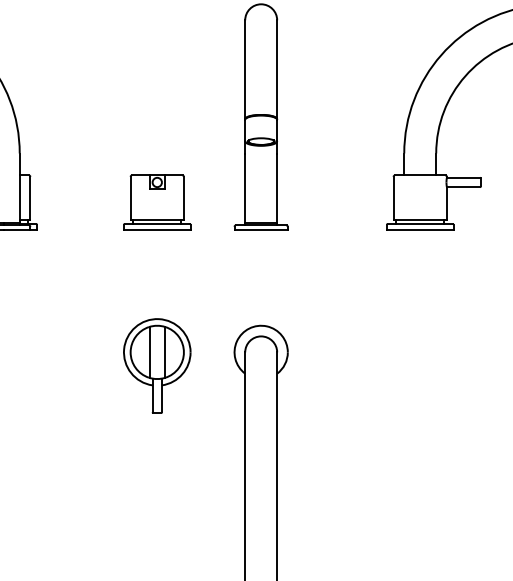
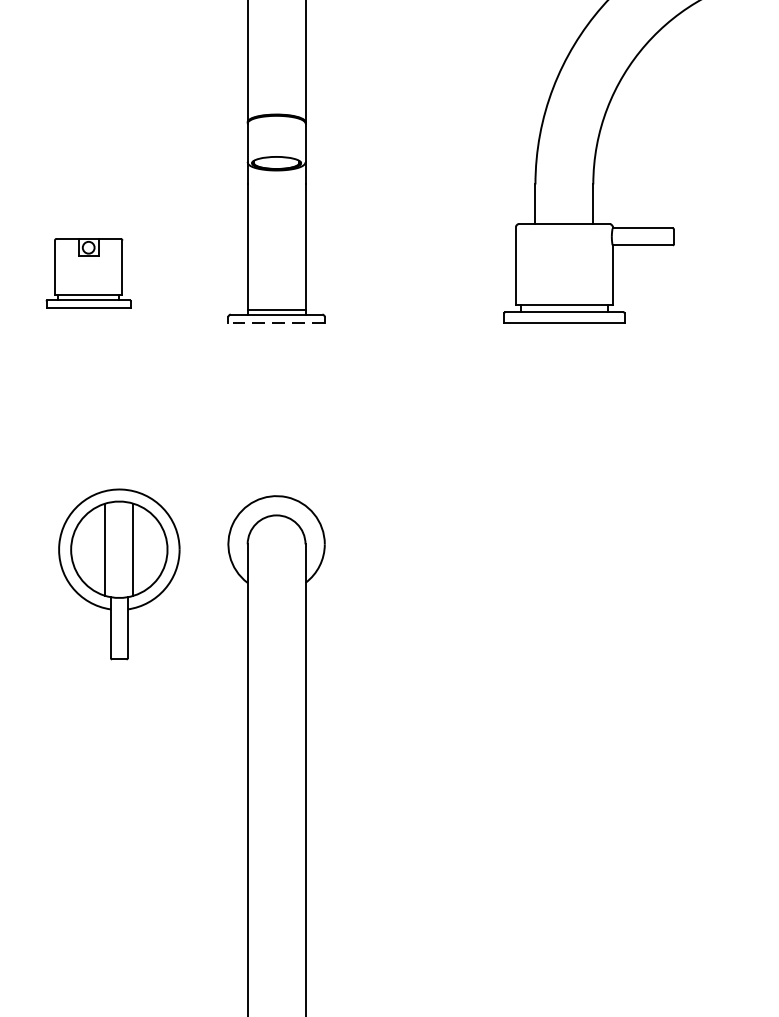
part: (157, 202) -> (88, 273), size x0.7
line: (261, 230) -> (277, 323), solid -> dashed
part: (157, 365) -> (119, 573), moved

